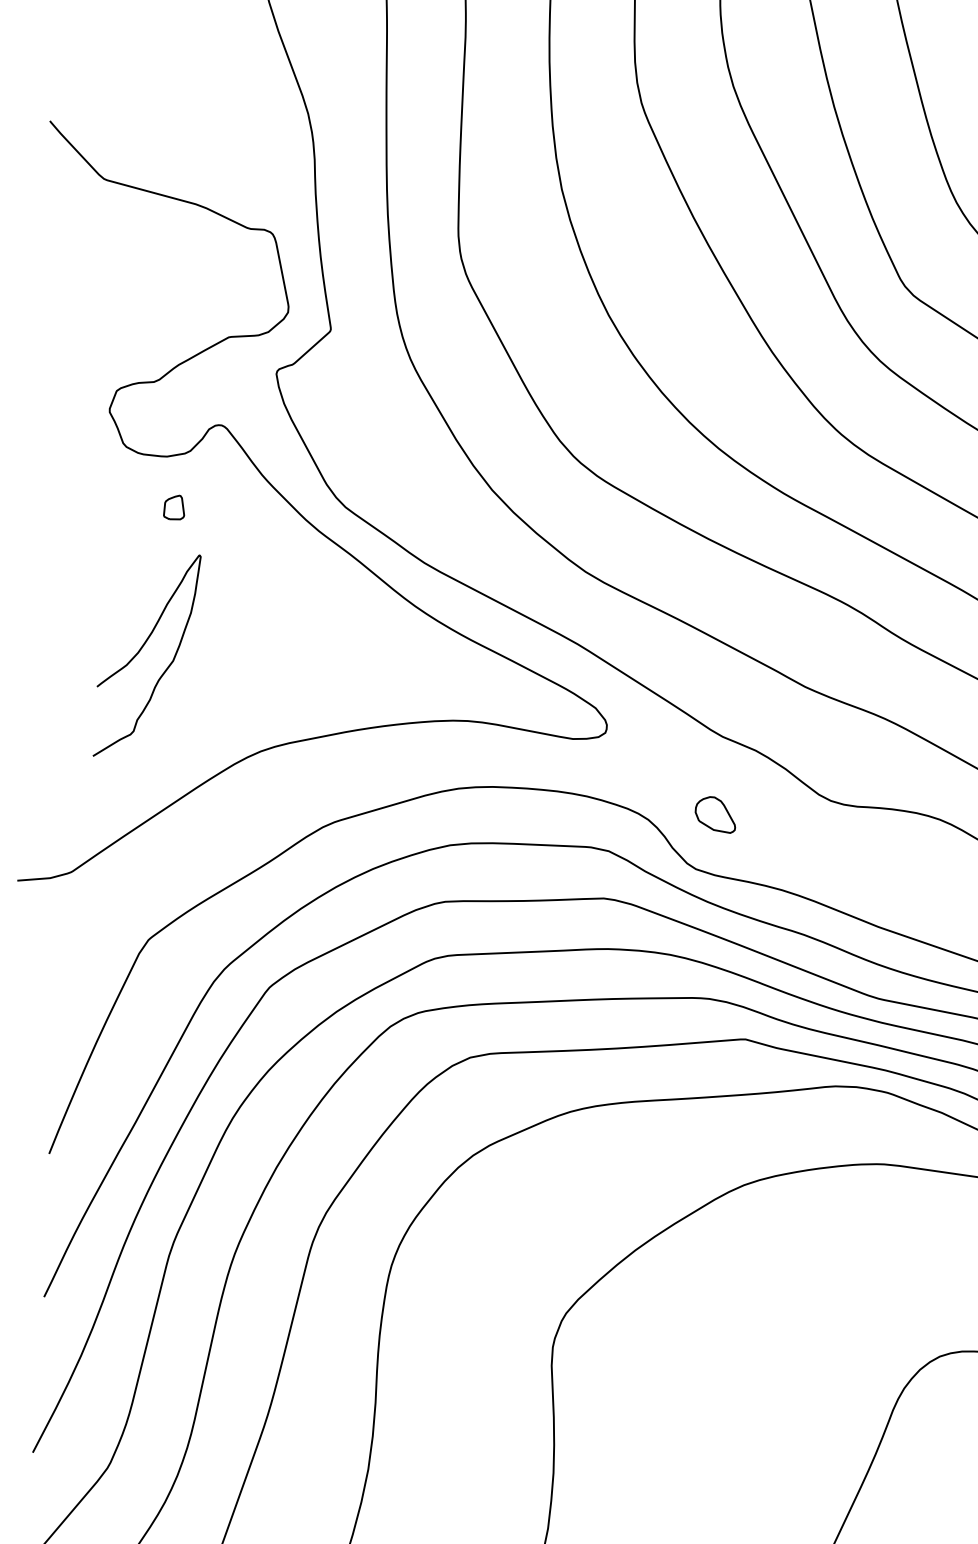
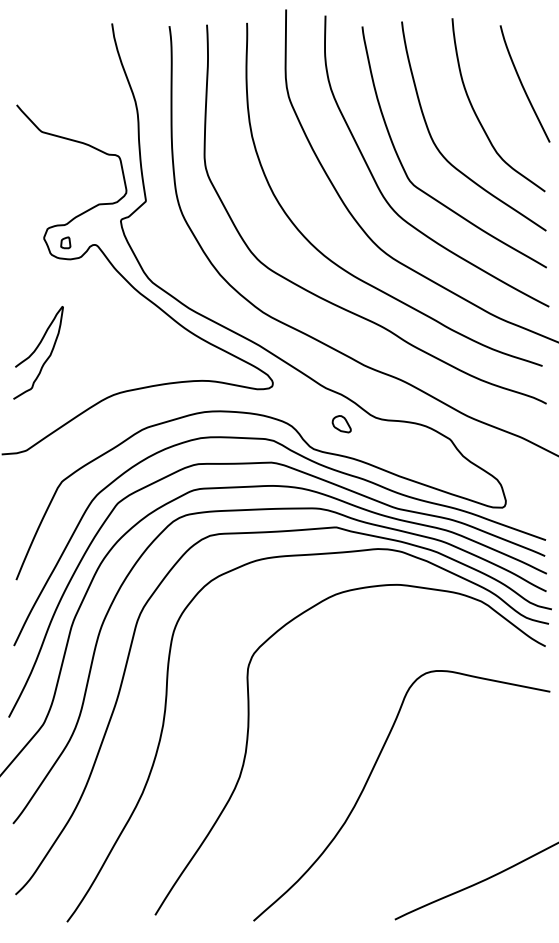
part: (173, 506) -> (65, 242), moved
curve: (142, 650) -> (36, 350), moved
part: (714, 815) -> (341, 424), moved

